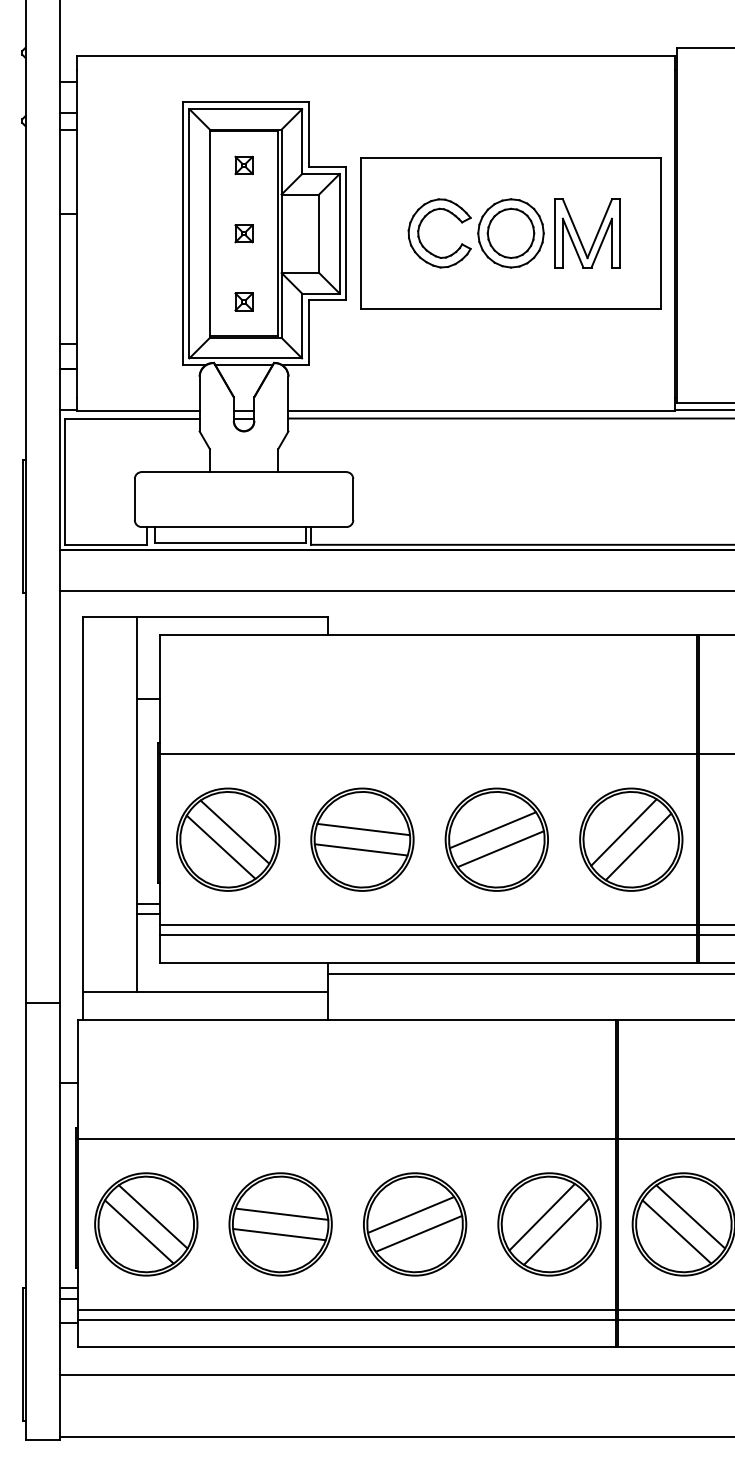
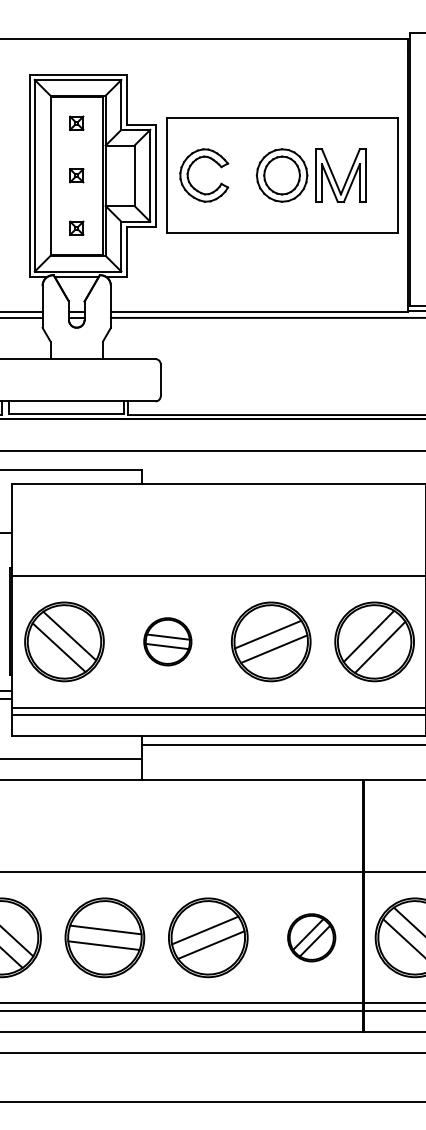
part: (422, 243) -> (190, 183), moved
part: (362, 839) -> (167, 641), size x0.6
part: (549, 1224) -> (311, 937), size x0.6

